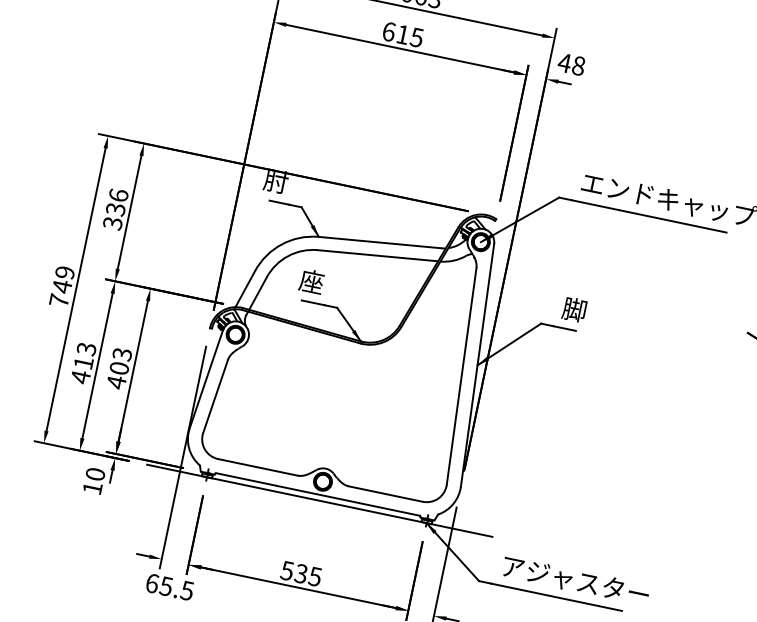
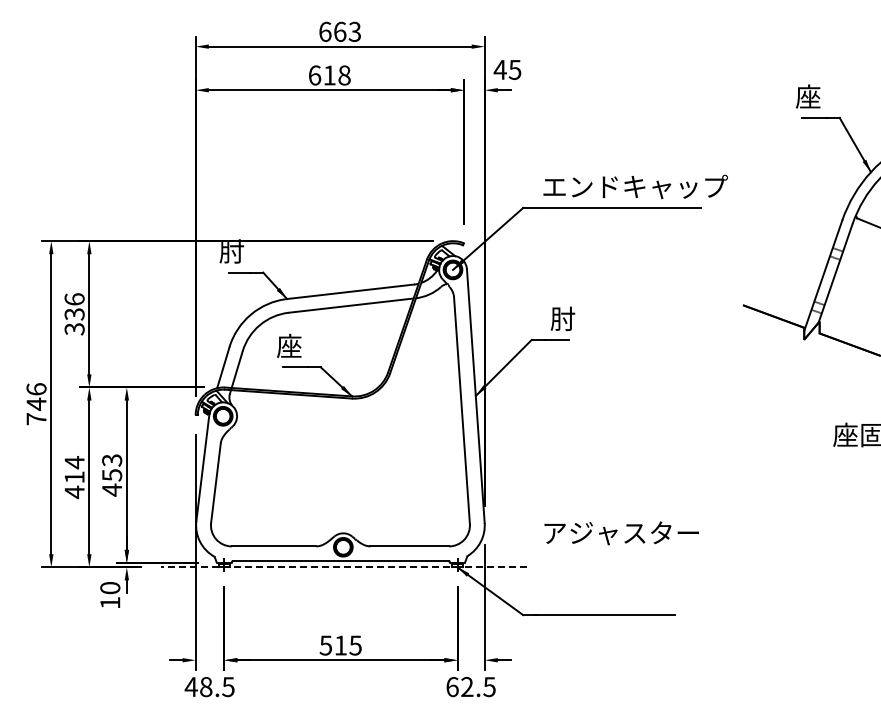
text: (416, 37) -> (344, 75), 615 -> 618
text: (578, 65) -> (514, 69), 48 -> 45
text: (65, 272) -> (36, 389), 749 -> 746
text: (575, 309) -> (563, 318), 脚 -> 肘
text: (86, 349) -> (74, 462), 413 -> 414
text: (119, 368) -> (112, 475), 403 -> 453
line: (319, 500) -> (343, 567), solid -> dashed
text: (301, 573) -> (340, 645), 535 -> 515
text: (575, 581) -> (621, 533), moved
text: (158, 585) -> (198, 687), 65.5 -> 48.5

